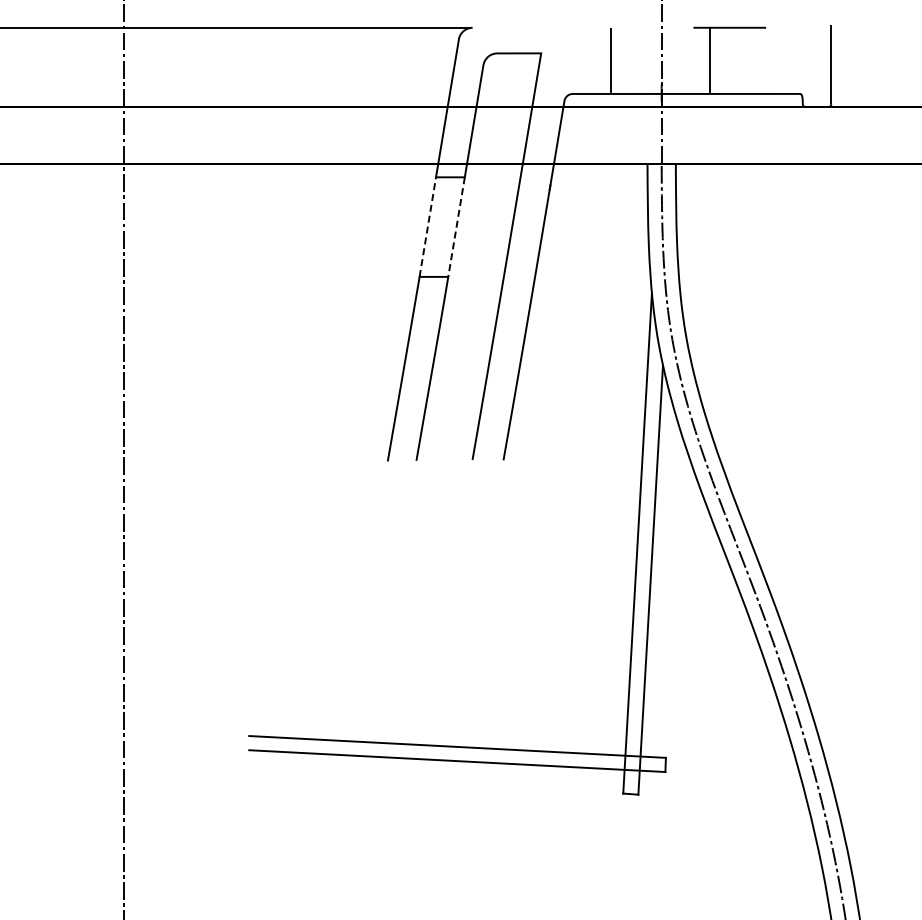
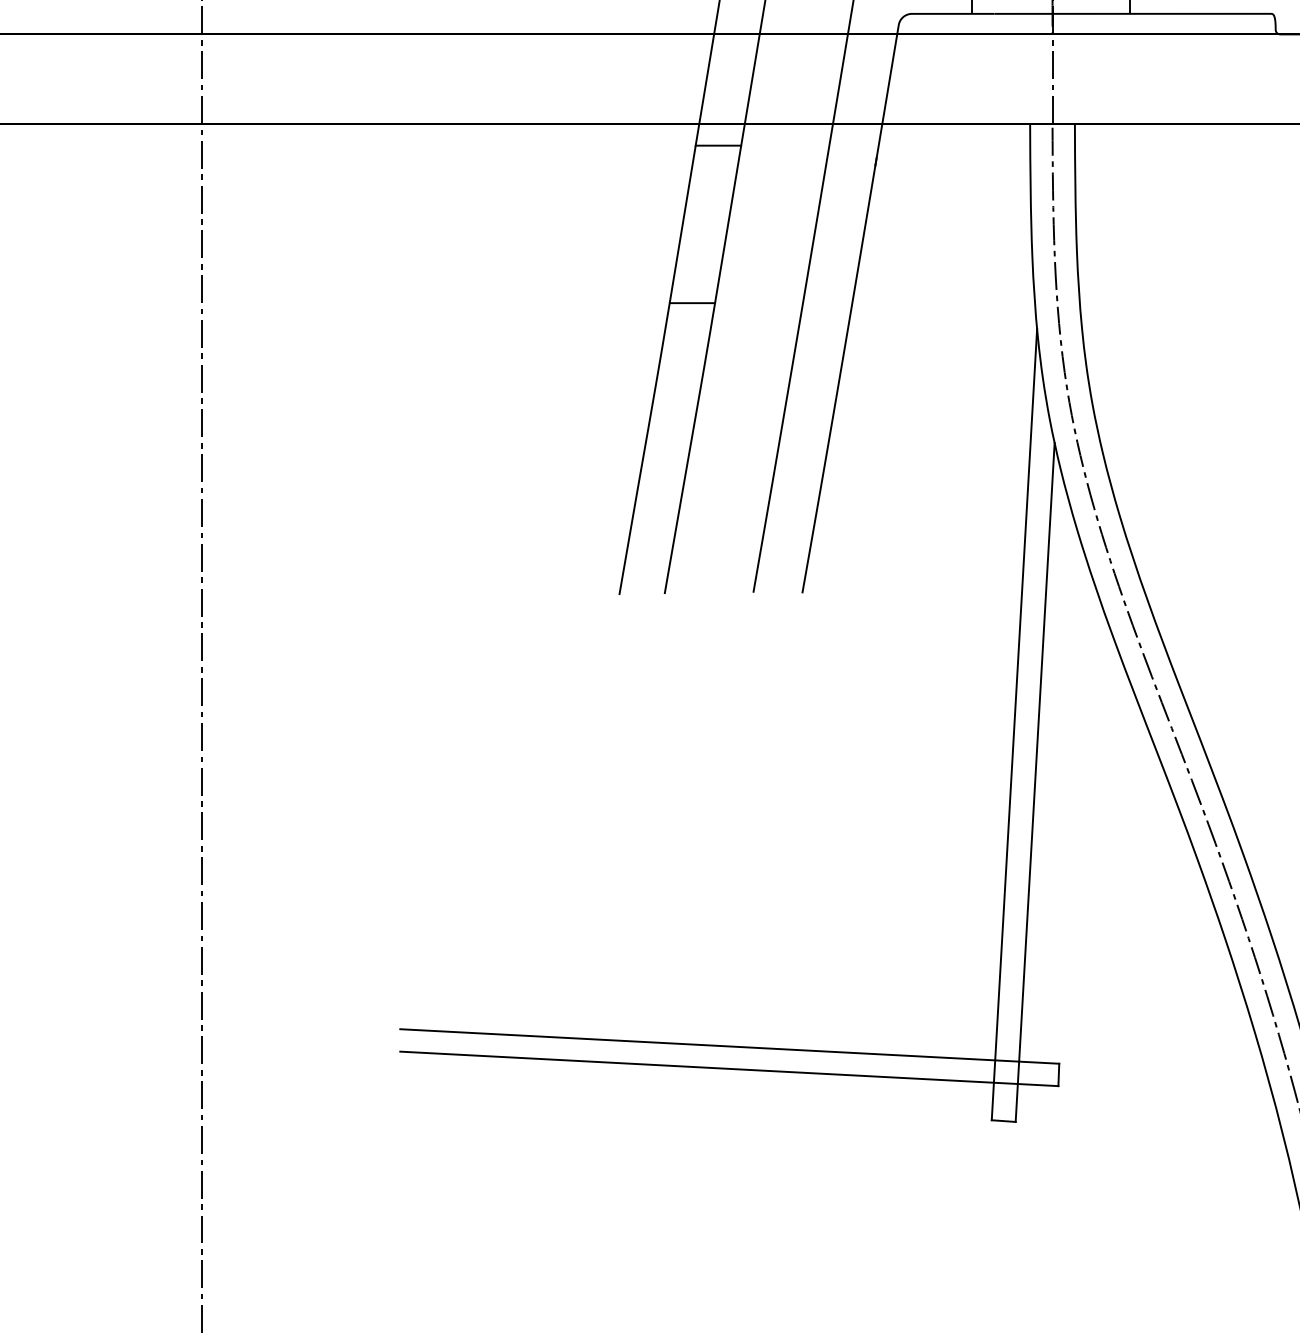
line: (427, 226) -> (682, 223), dashed -> solid
line: (456, 227) -> (728, 225), dashed -> solid

